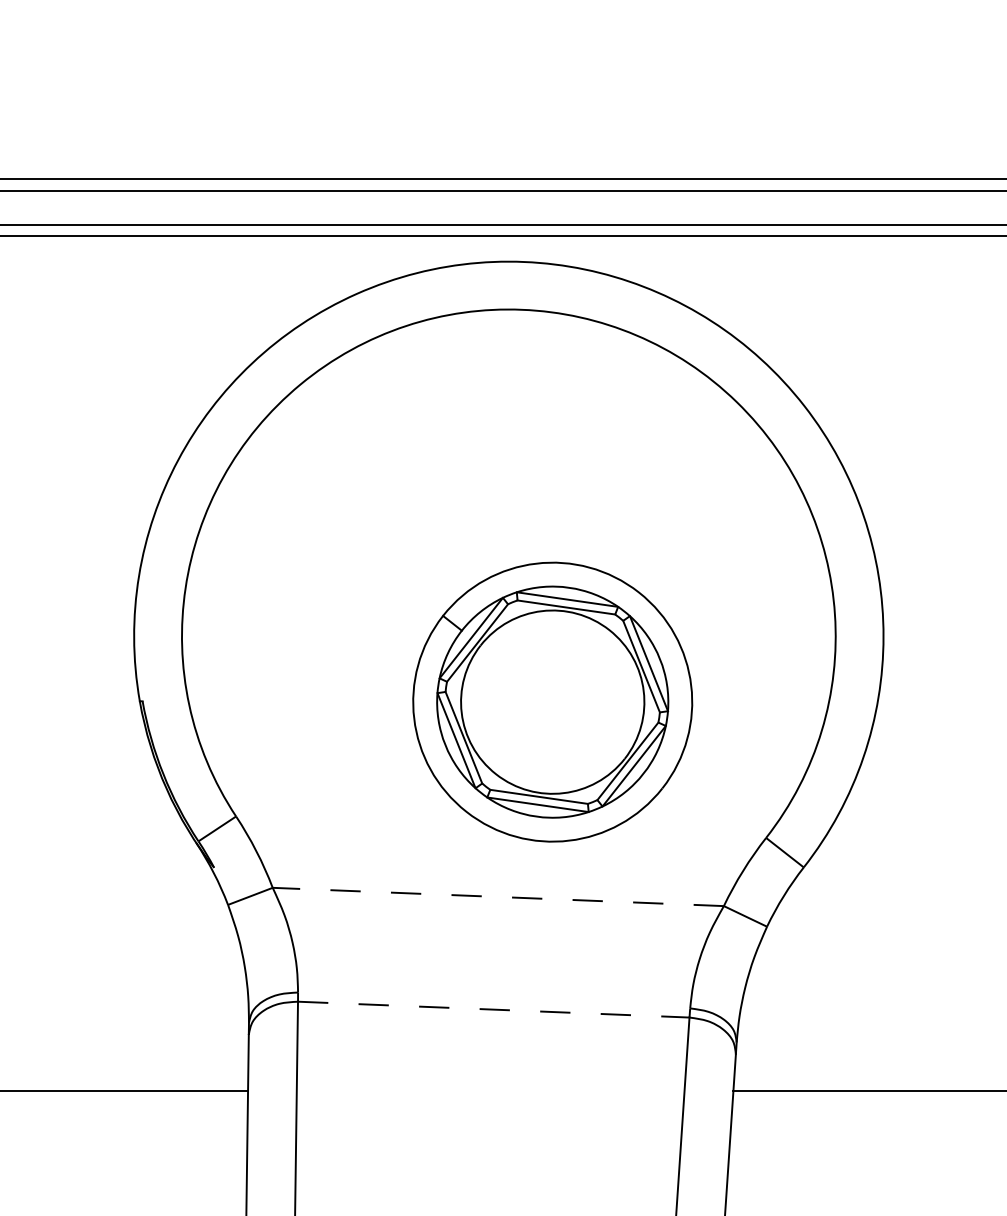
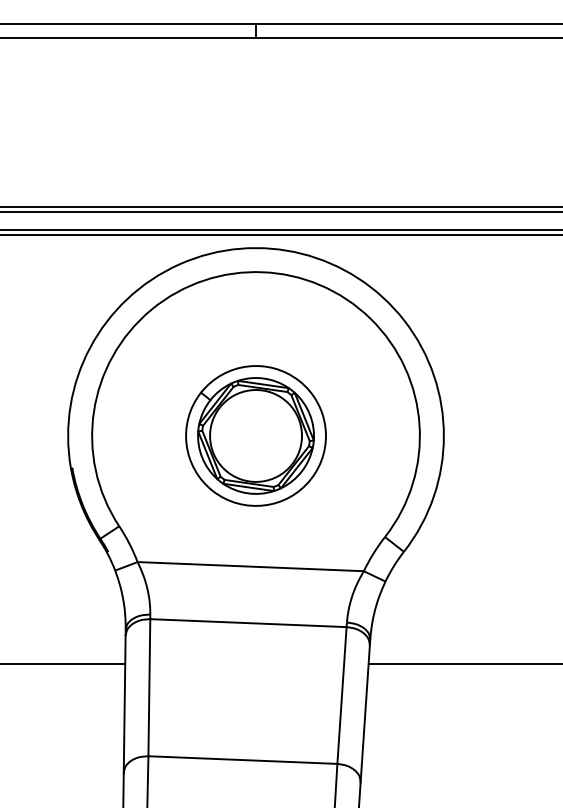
part: (551, 701) -> (255, 435), moved
line: (497, 896) -> (250, 566), dashed -> solid
line: (493, 1010) -> (248, 623), dashed -> solid

